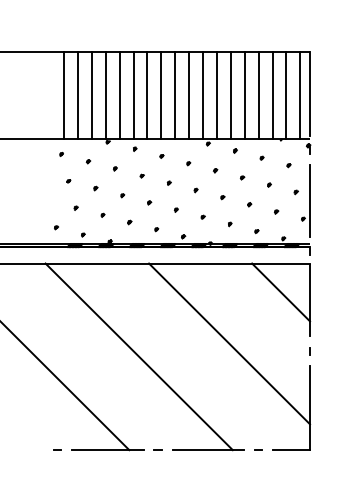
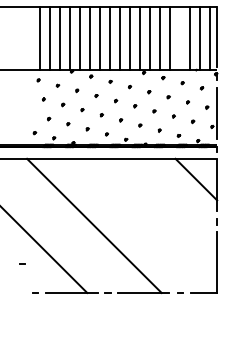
line: (258, 95) -> (180, 38), removed
line: (229, 343) -> (159, 216), removed
line: (38, 408) -> (22, 263), added

